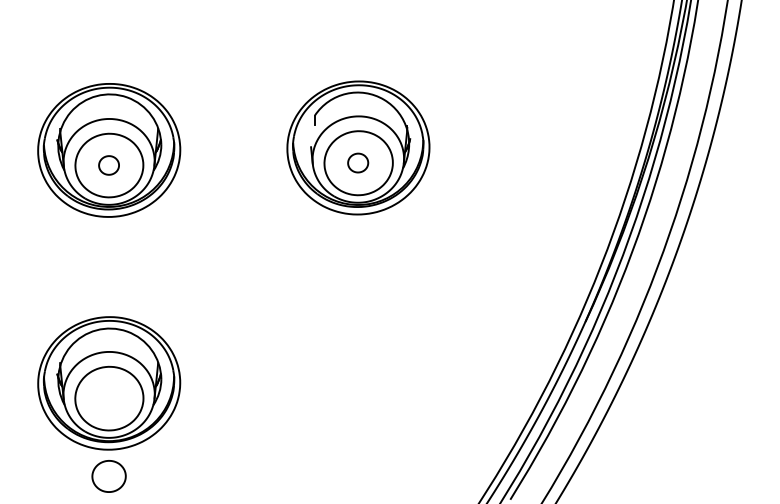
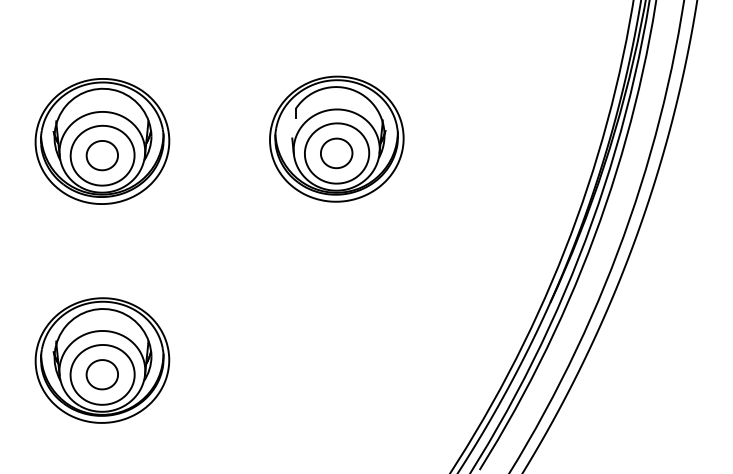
part: (357, 162) -> (335, 152), size x1.67
part: (108, 165) -> (101, 155), size x1.67
part: (108, 476) -> (101, 374), moved

